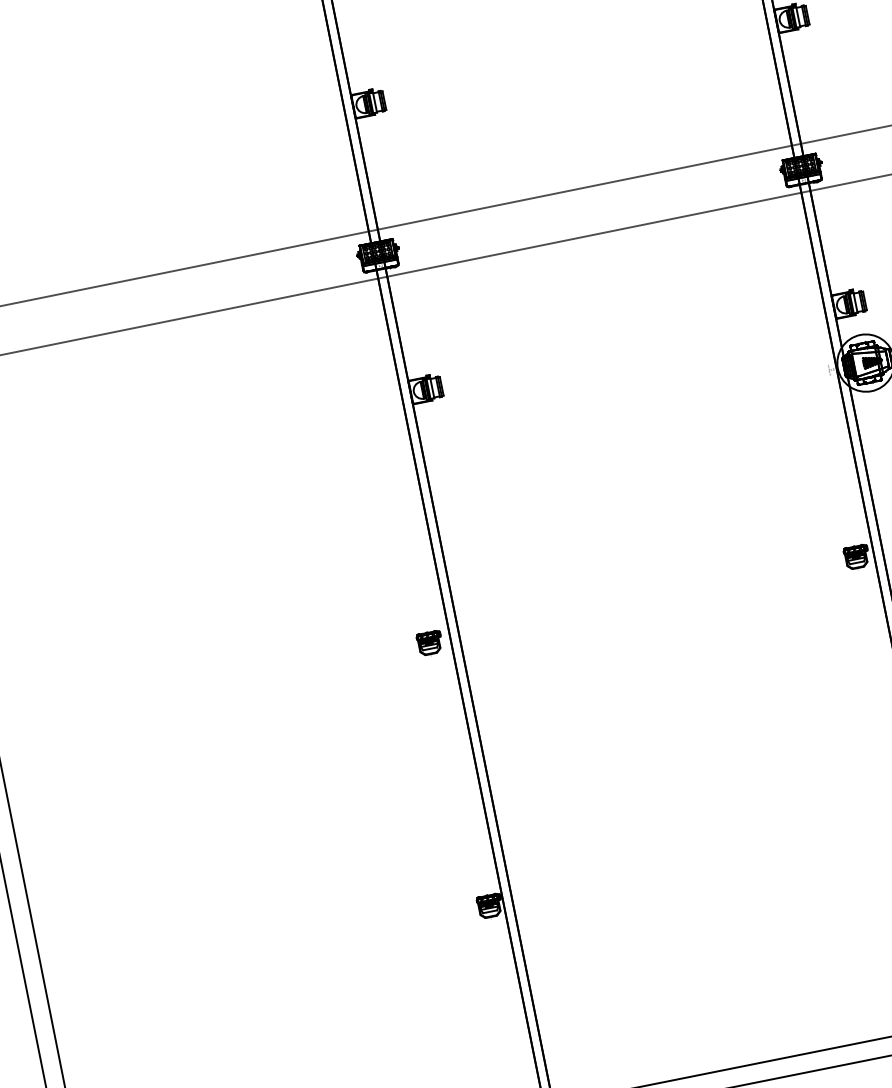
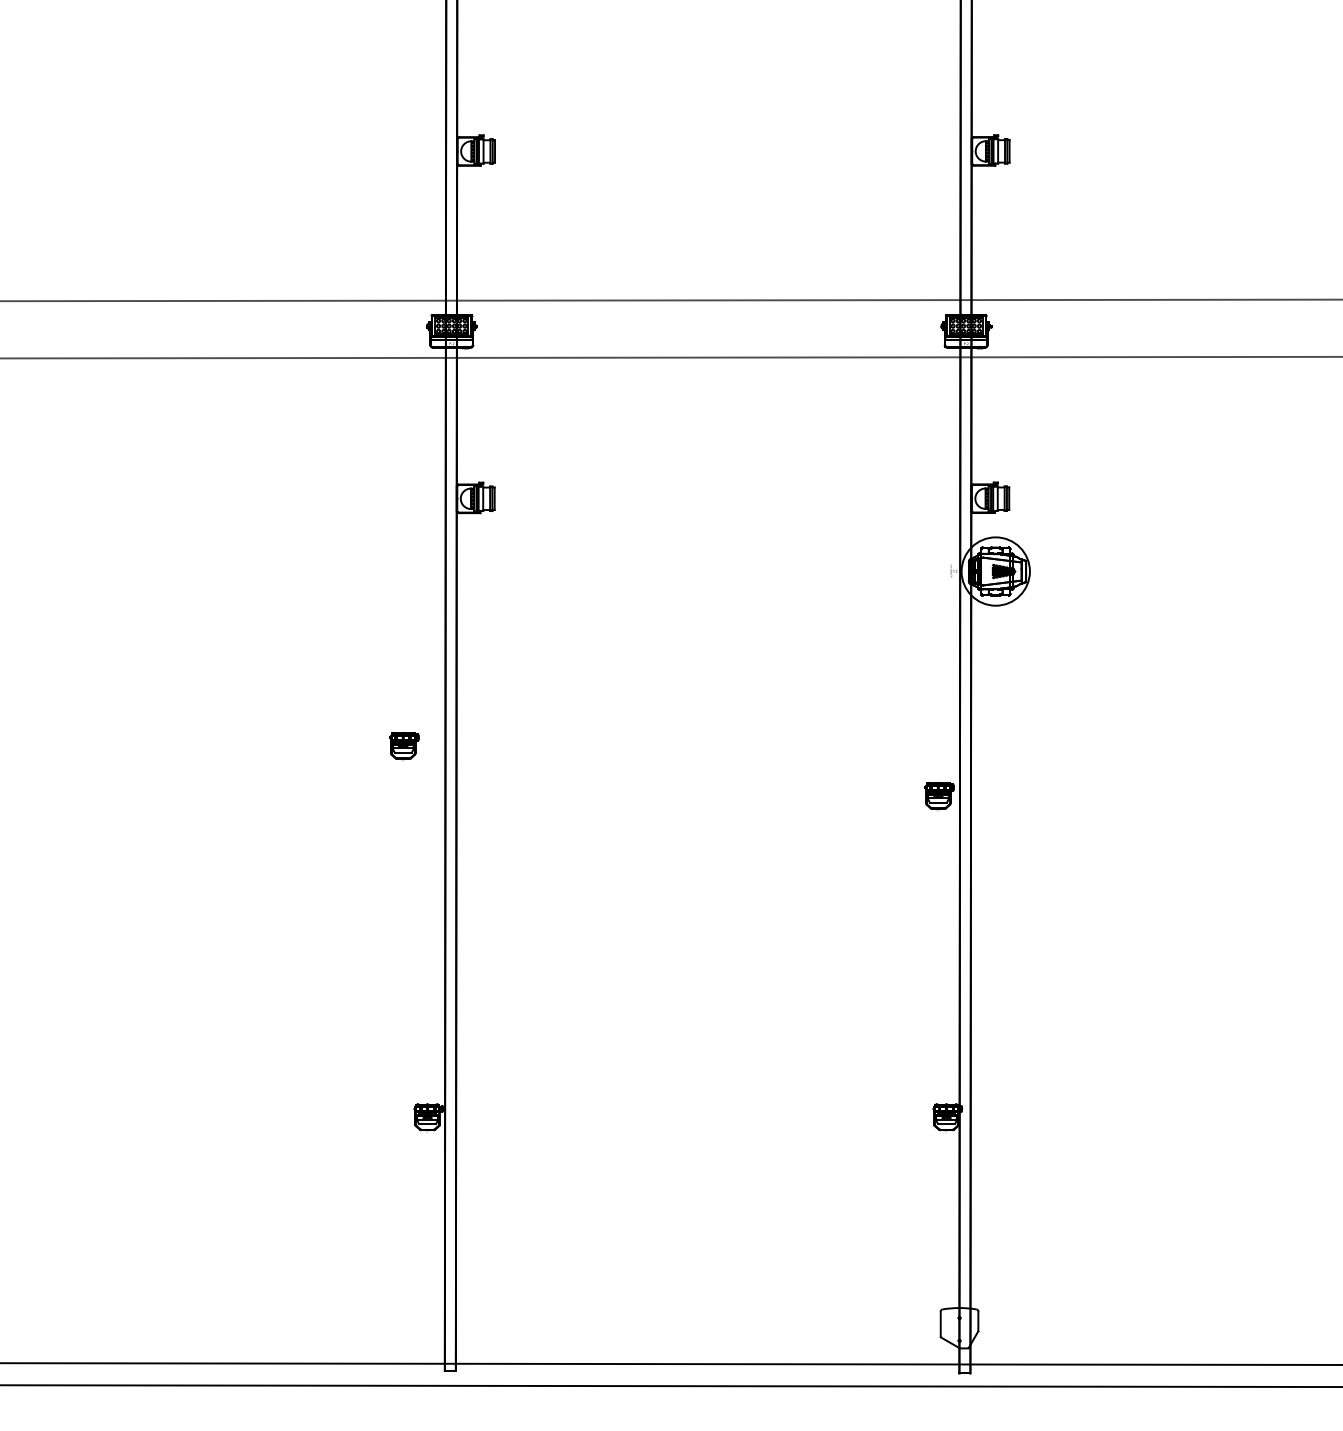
part: (429, 642) -> (404, 745), moved

